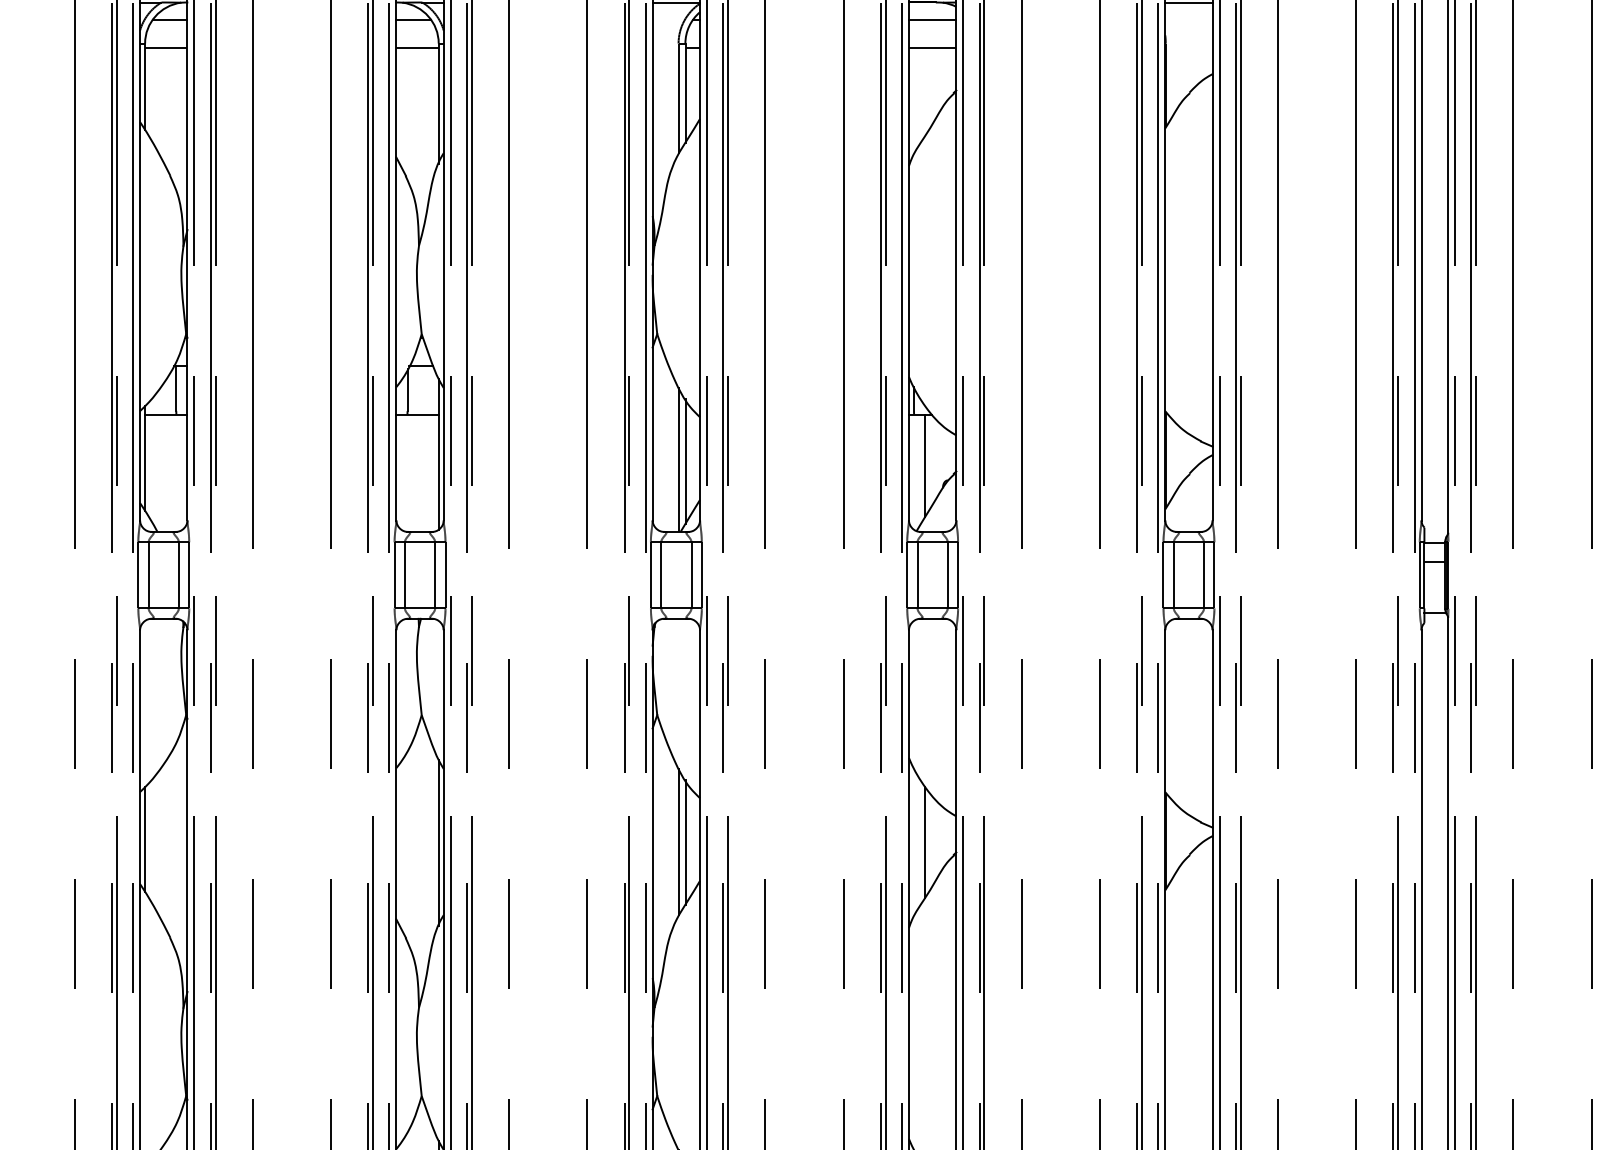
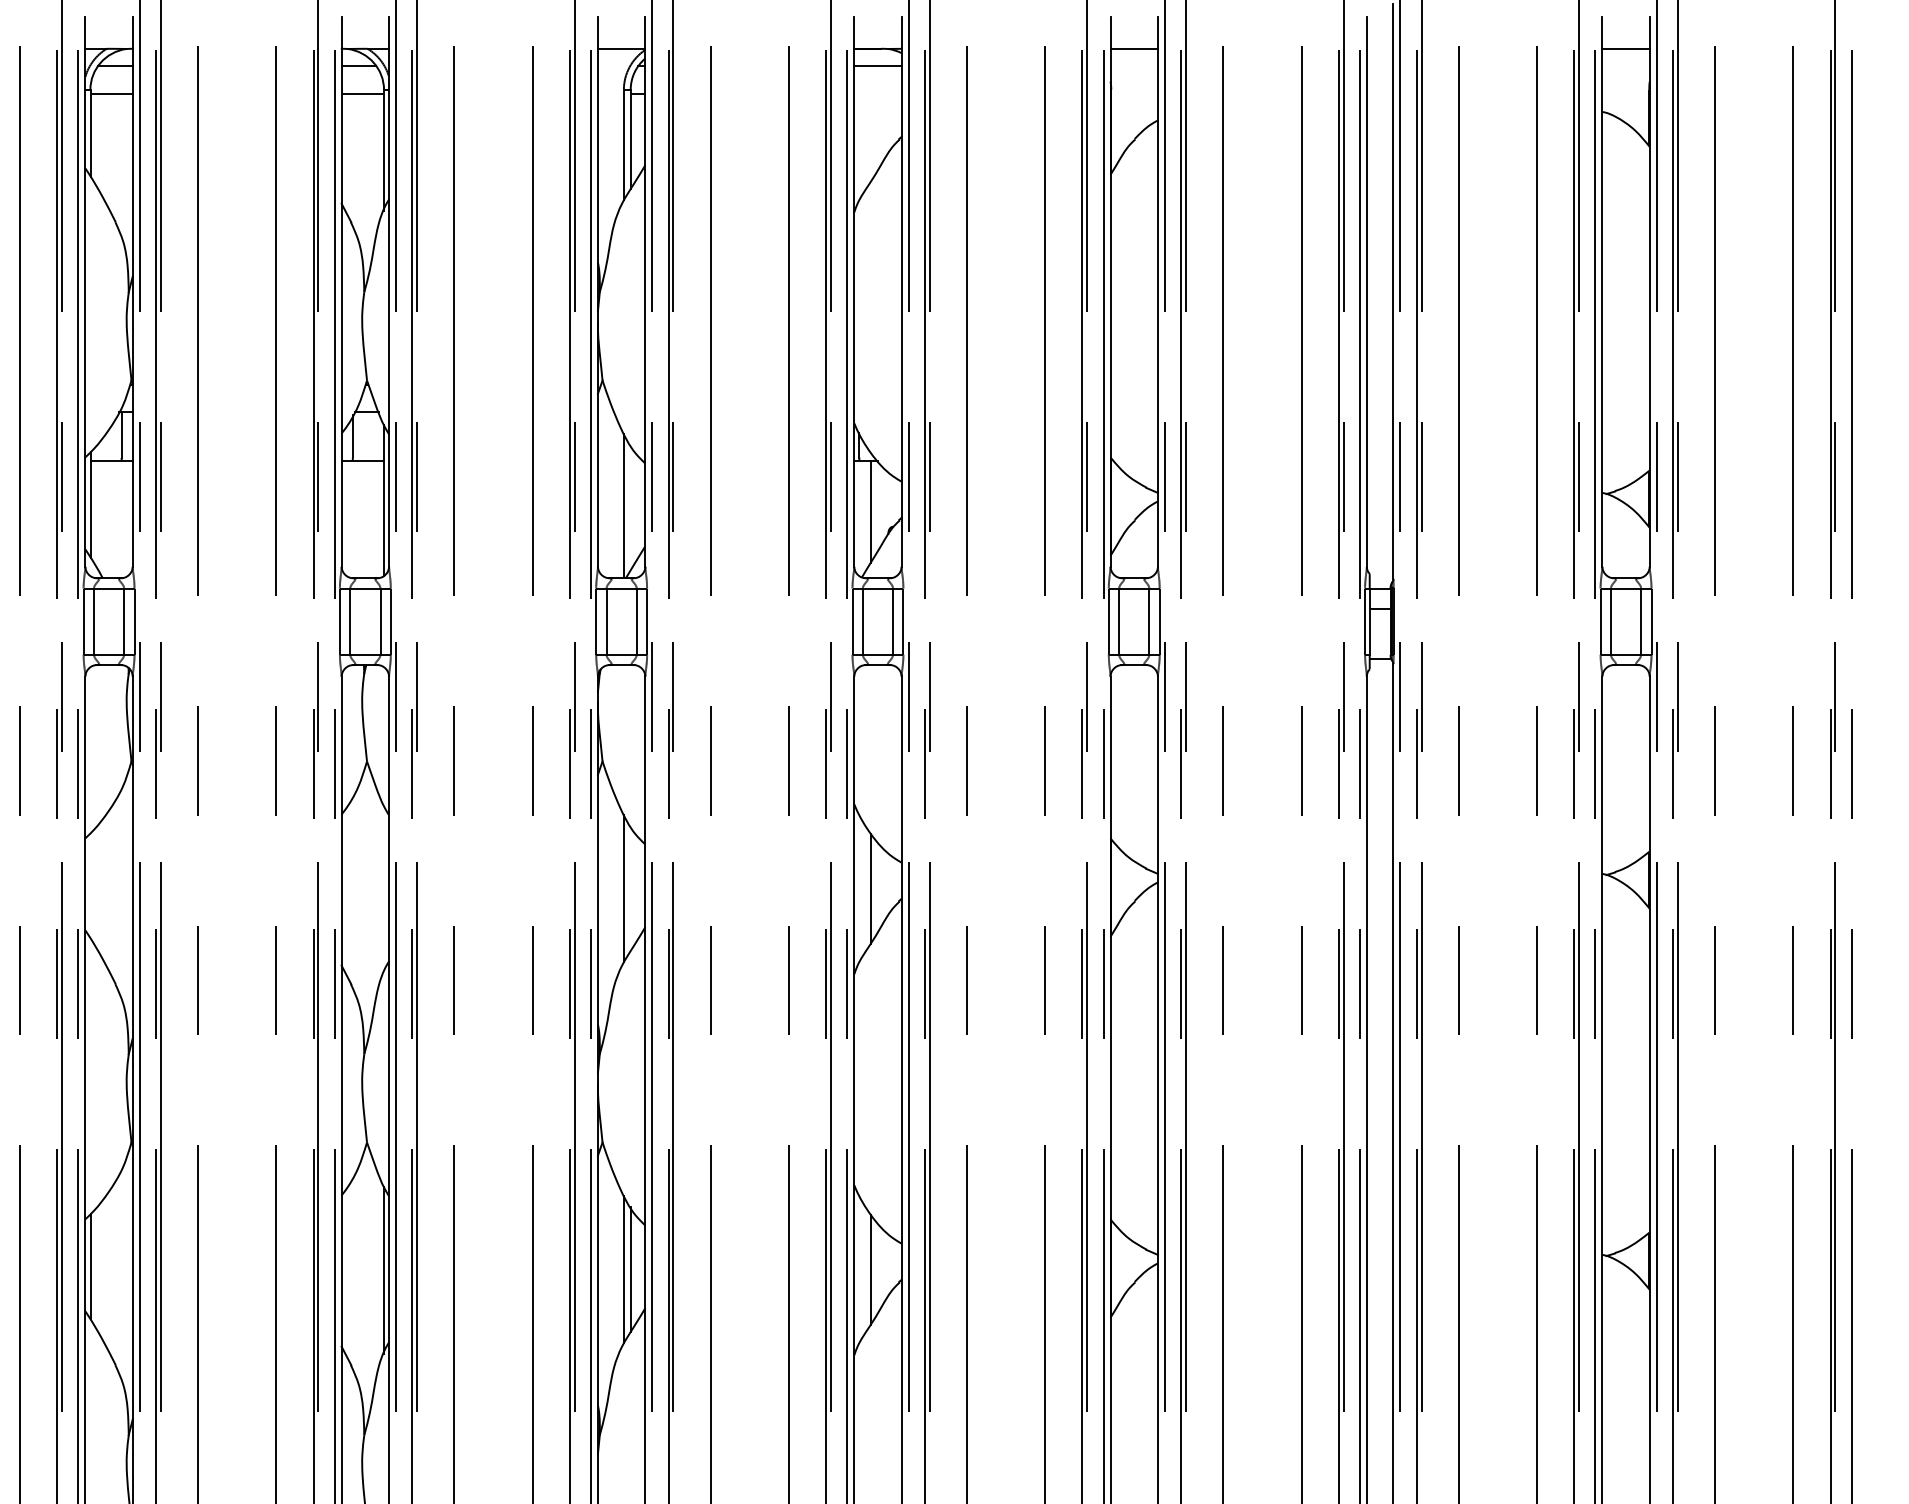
line: (932, 47) -> (877, 93), removed
line: (685, 461) -> (630, 507), removed
line: (145, 839) -> (90, 885), removed
line: (438, 842) -> (383, 888), removed
line: (685, 842) -> (630, 888), removed

